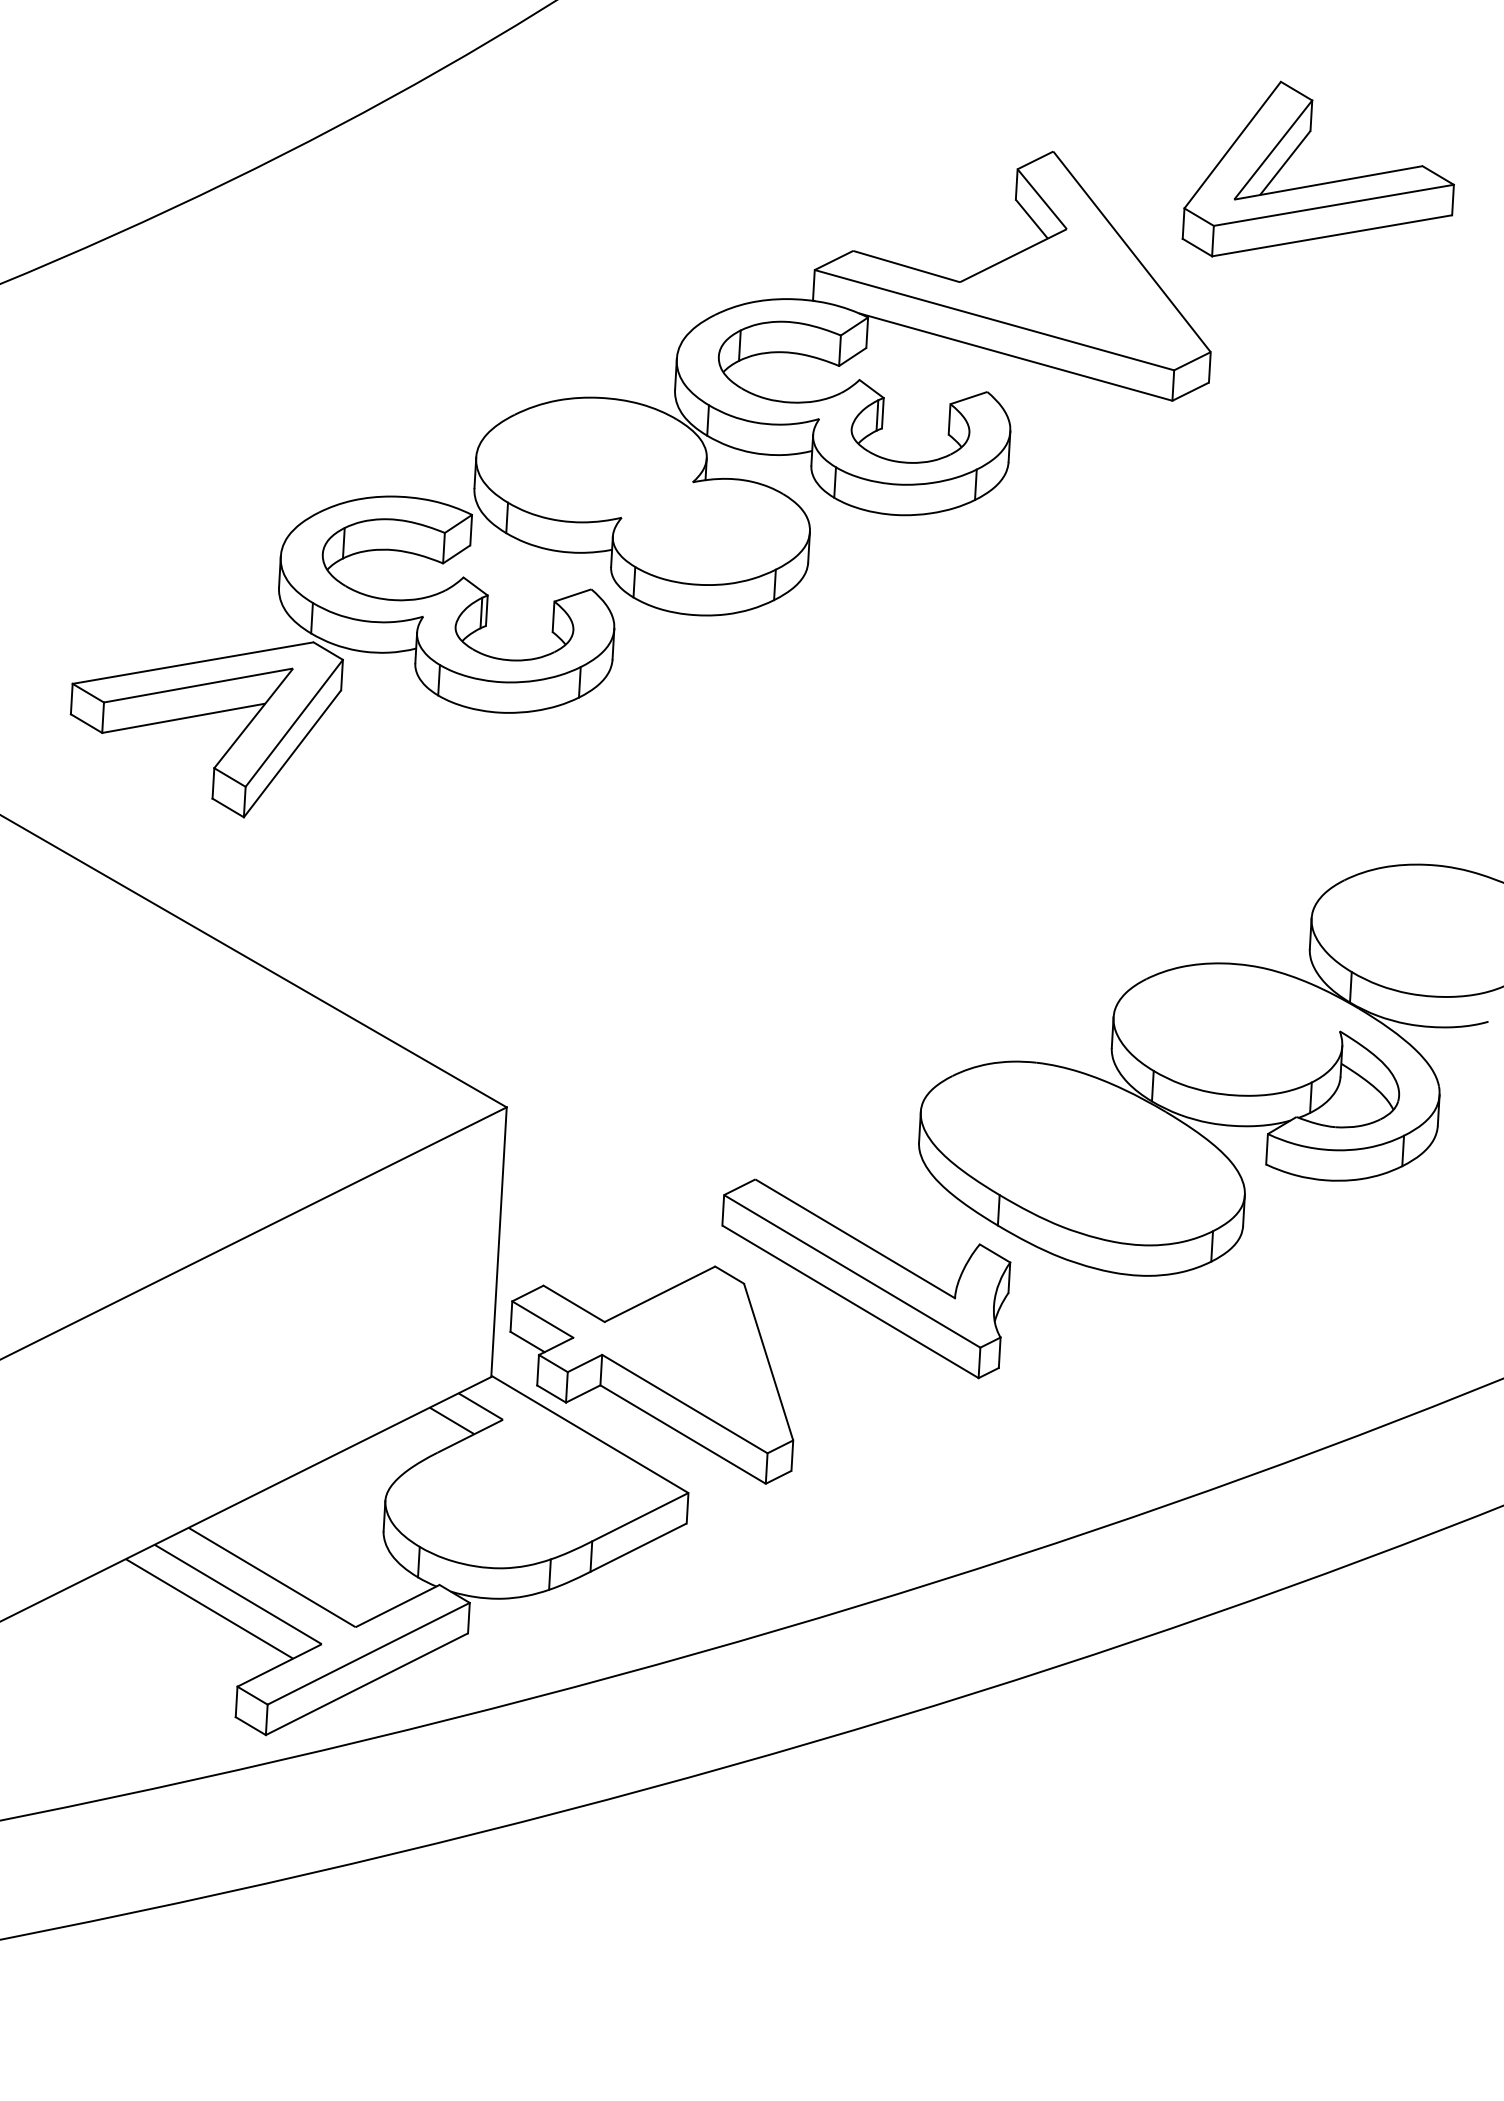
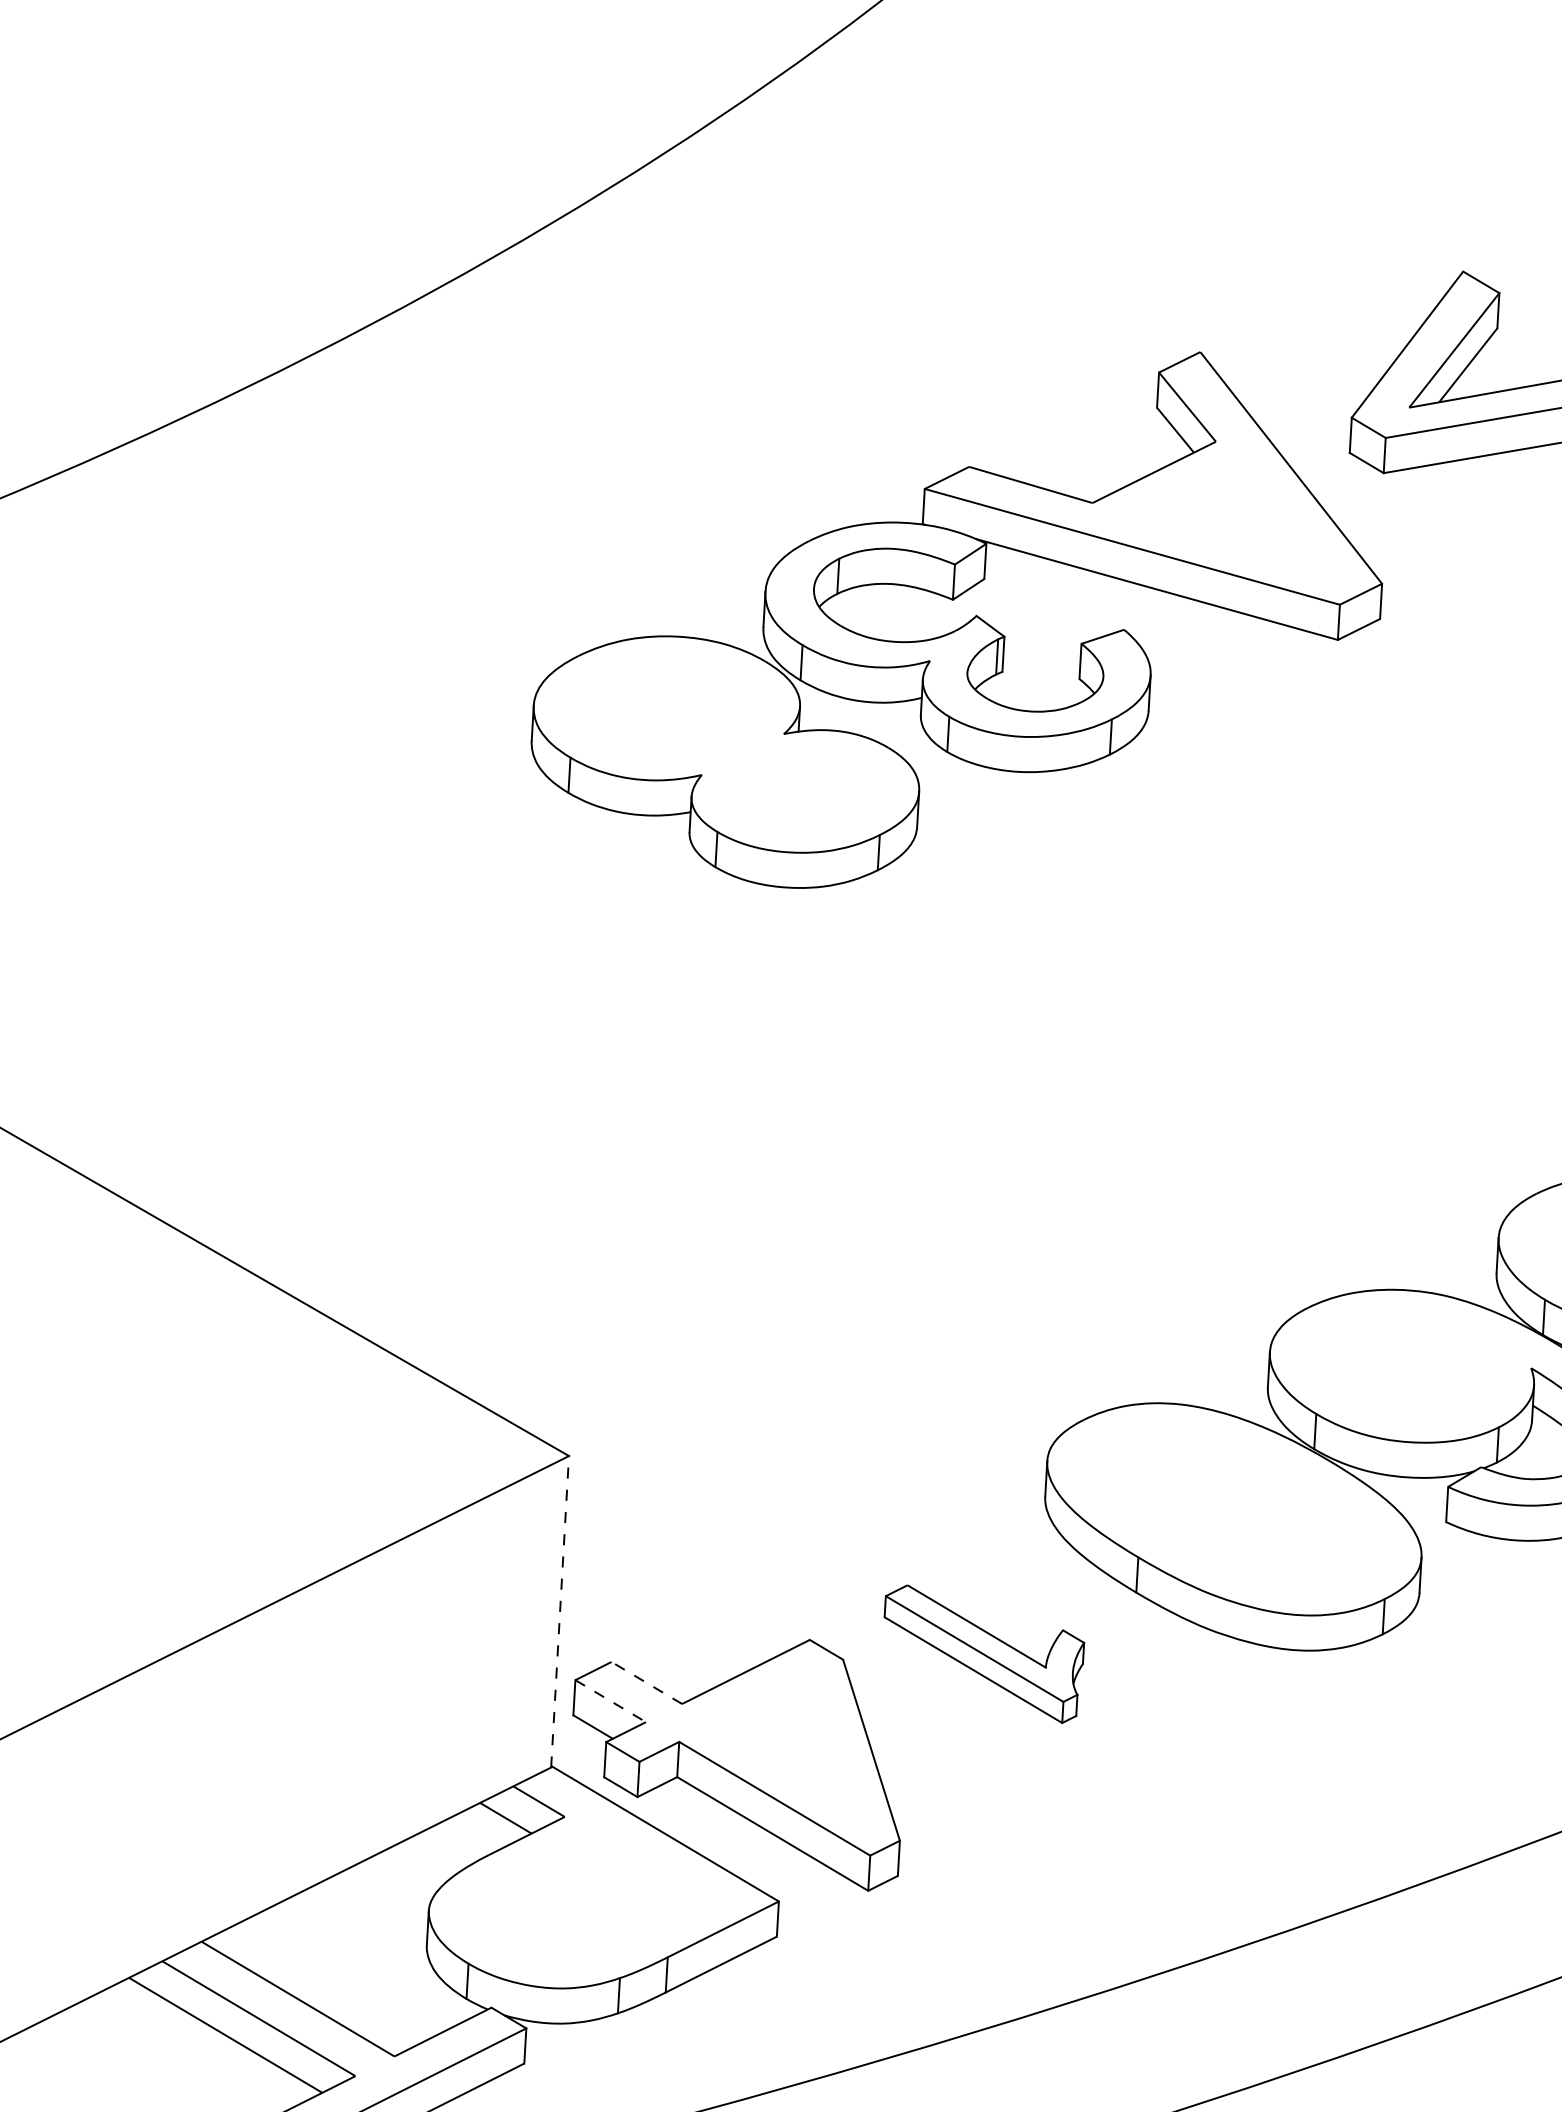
part: (342, 656) -> (379, 935), removed
line: (499, 1241) -> (560, 1610), solid -> dashed
part: (866, 1278) -> (984, 1653), size x0.6
line: (574, 1303) -> (647, 1682), solid -> dashed
line: (542, 1319) -> (610, 1701), solid -> dashed

